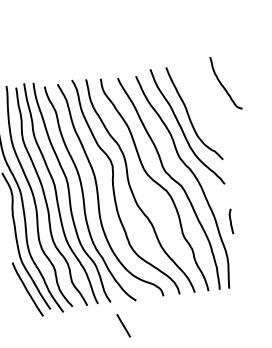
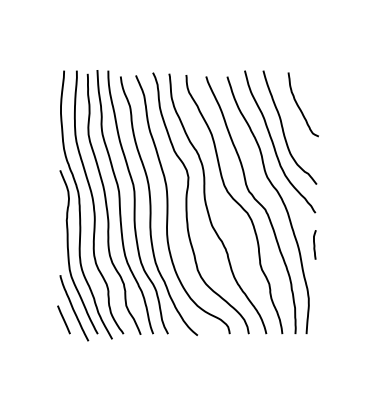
curve: (222, 85) -> (299, 106), moved
curve: (230, 221) -> (314, 244), moved
line: (123, 325) -> (63, 319), moved

